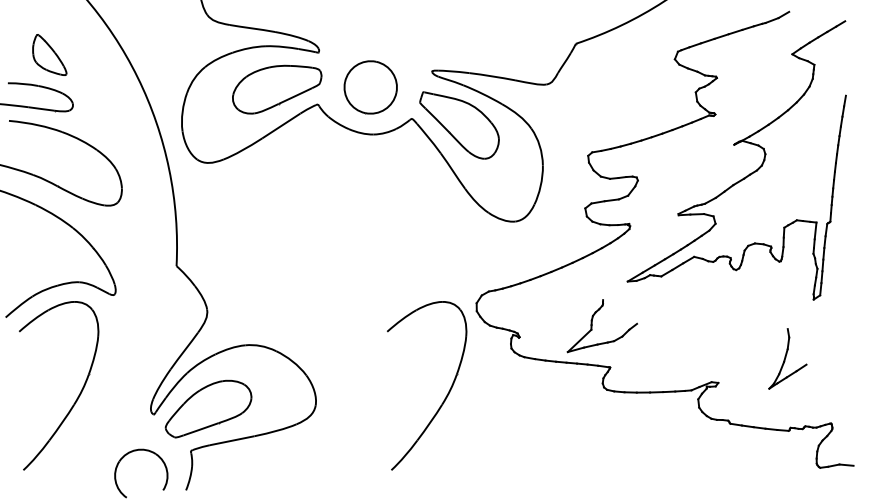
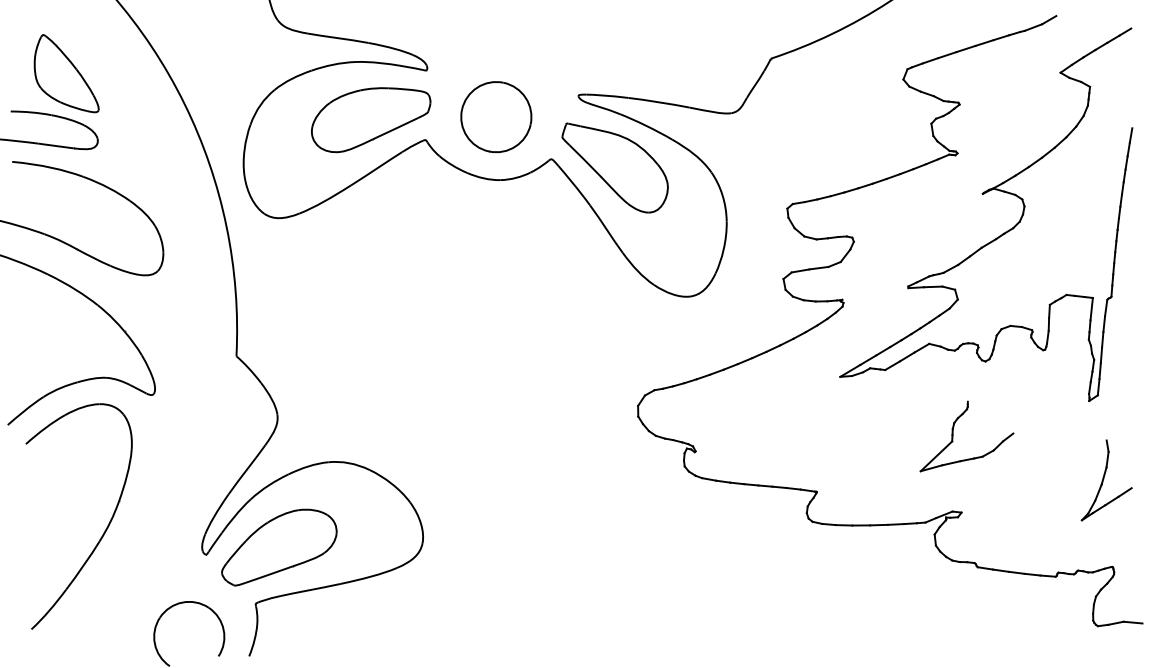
part: (49, 54) -> (66, 73), size x1.43
part: (592, 326) -> (953, 437), moved
part: (787, 358) -> (1106, 479), moved
part: (445, 396) -> (596, 530), removed

